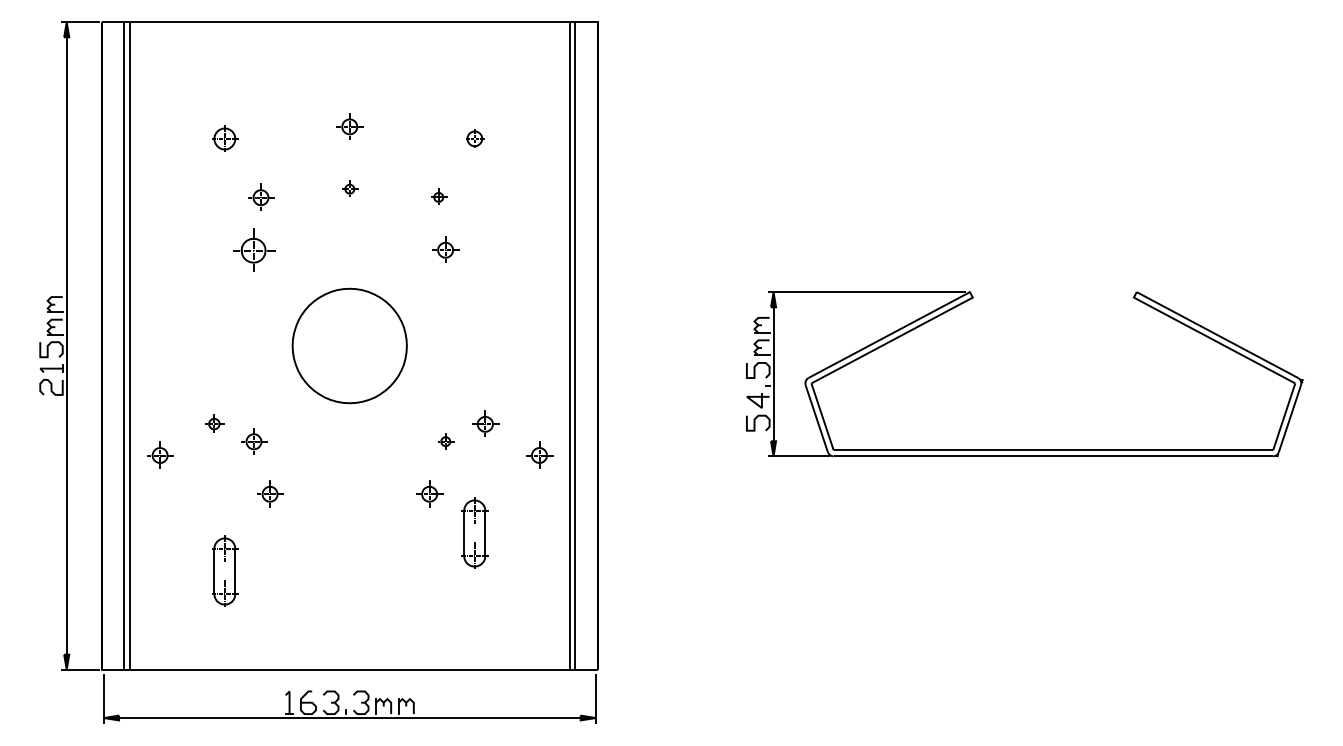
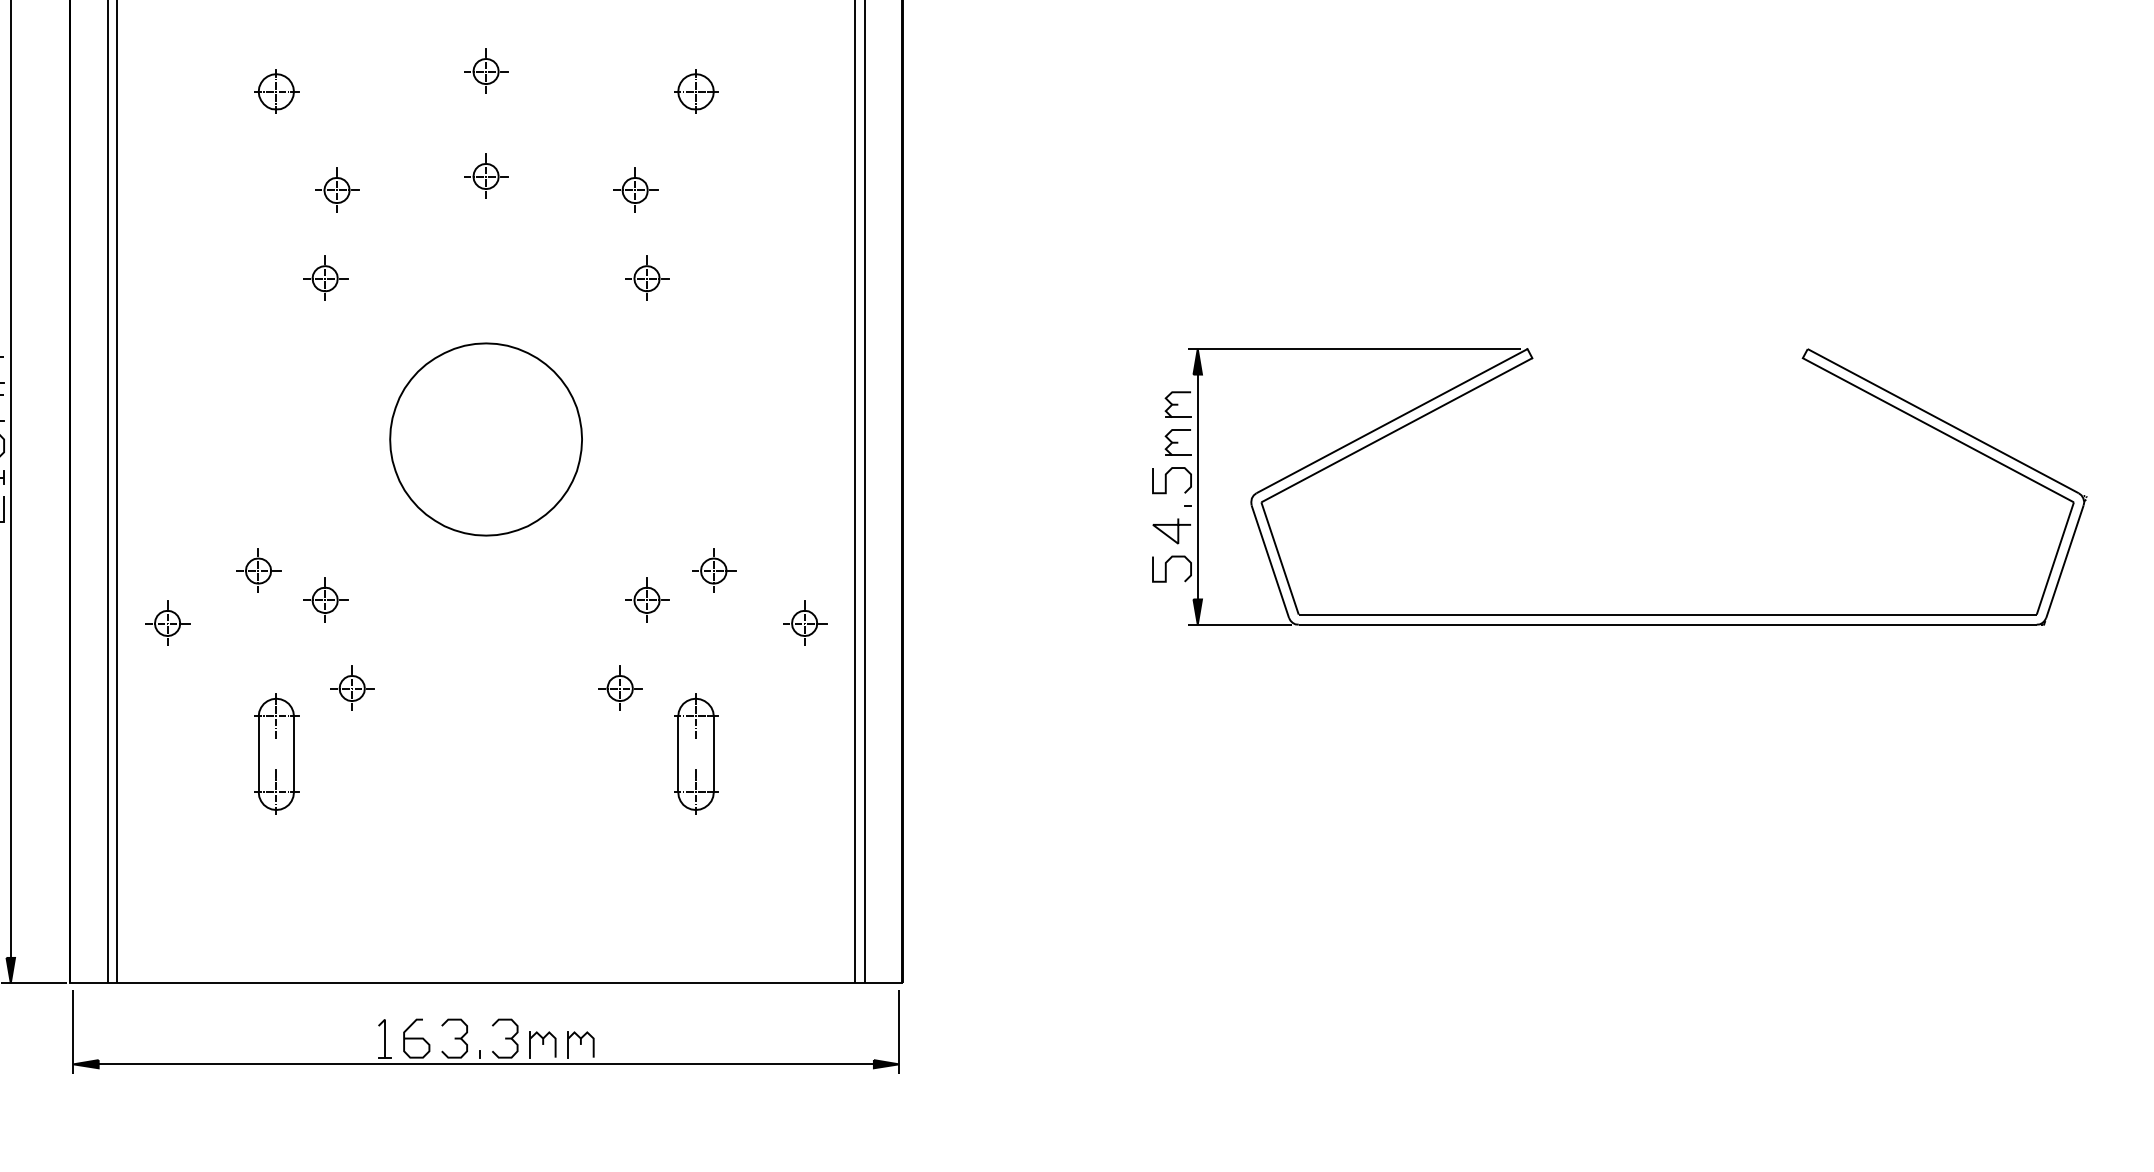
part: (474, 138) -> (695, 91), size x1.43
part: (349, 188) -> (485, 175), size x1.67
part: (438, 196) -> (635, 188), size x1.67
part: (254, 249) -> (326, 277), size x0.62
part: (214, 423) -> (258, 569), size x1.43
part: (445, 441) -> (646, 599), size x1.67
part: (225, 570) -> (277, 752), moved

